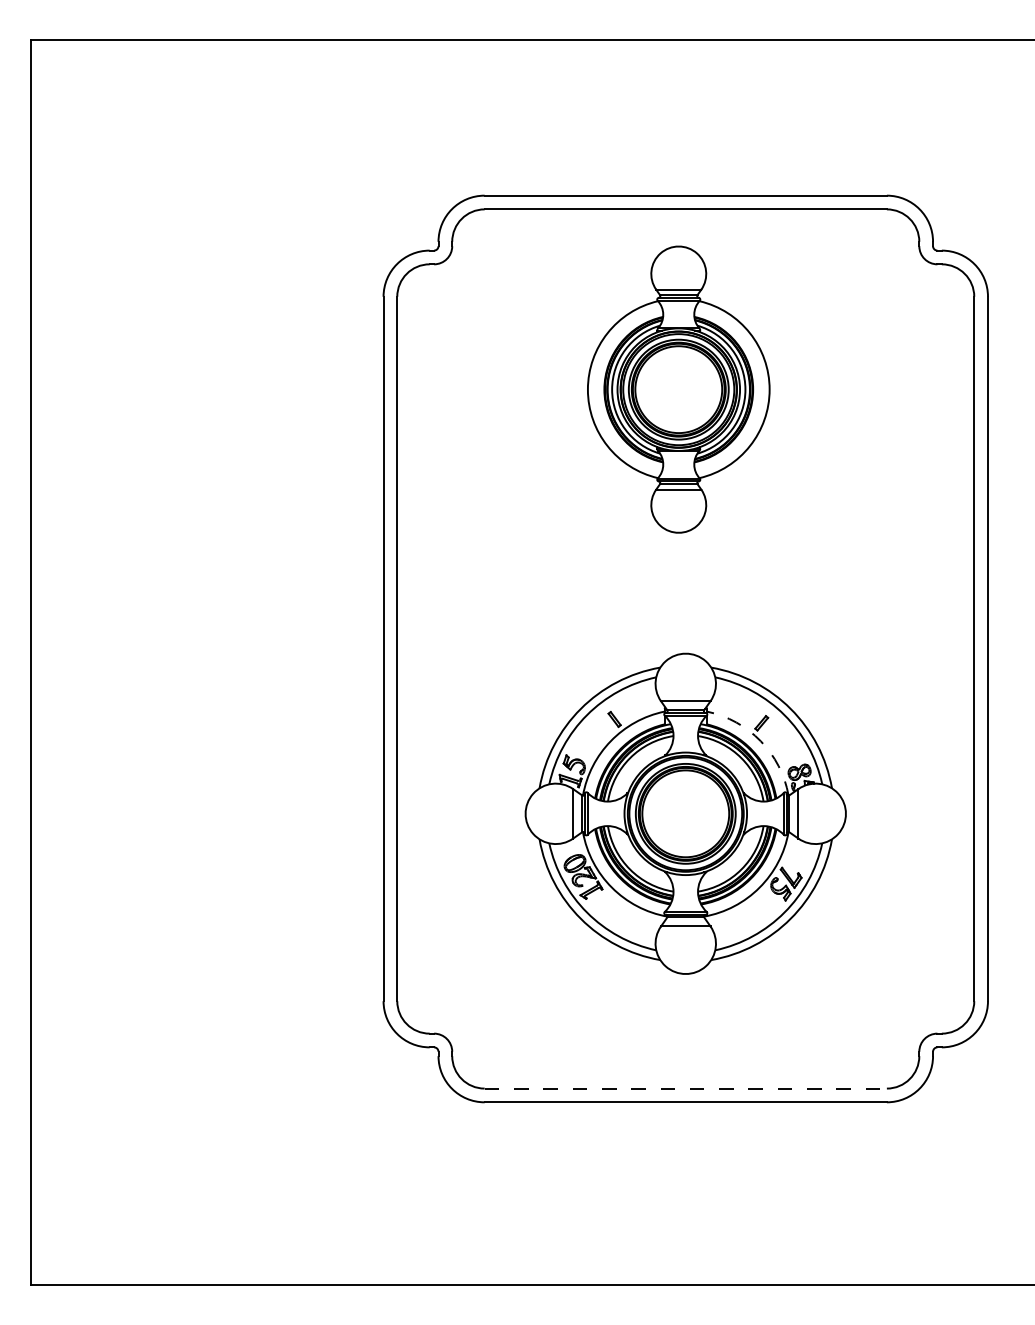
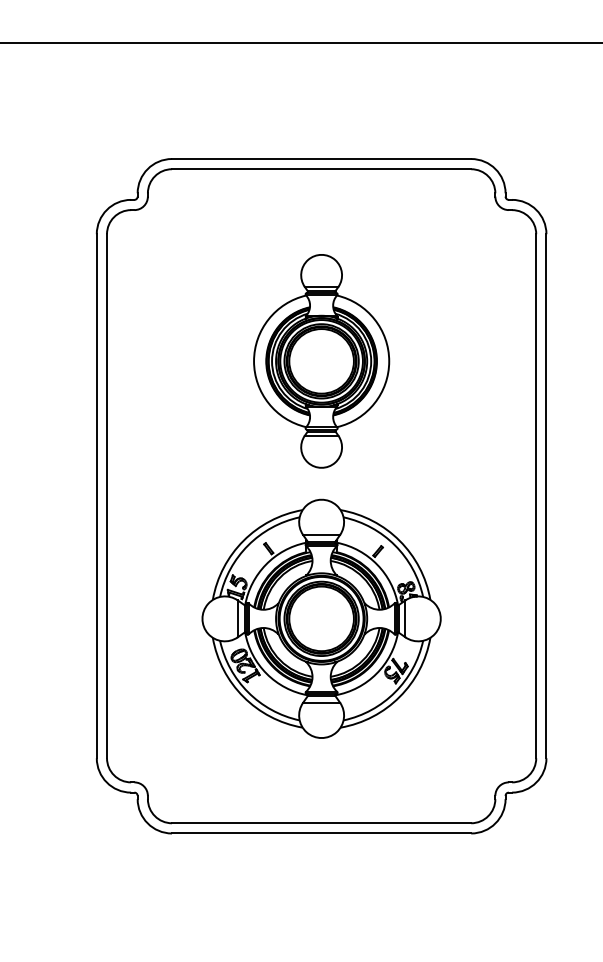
part: (678, 389) -> (321, 361), moved
arc: (760, 741) -> (377, 565), dashed -> solid
line: (686, 1088) -> (322, 823), dashed -> solid

